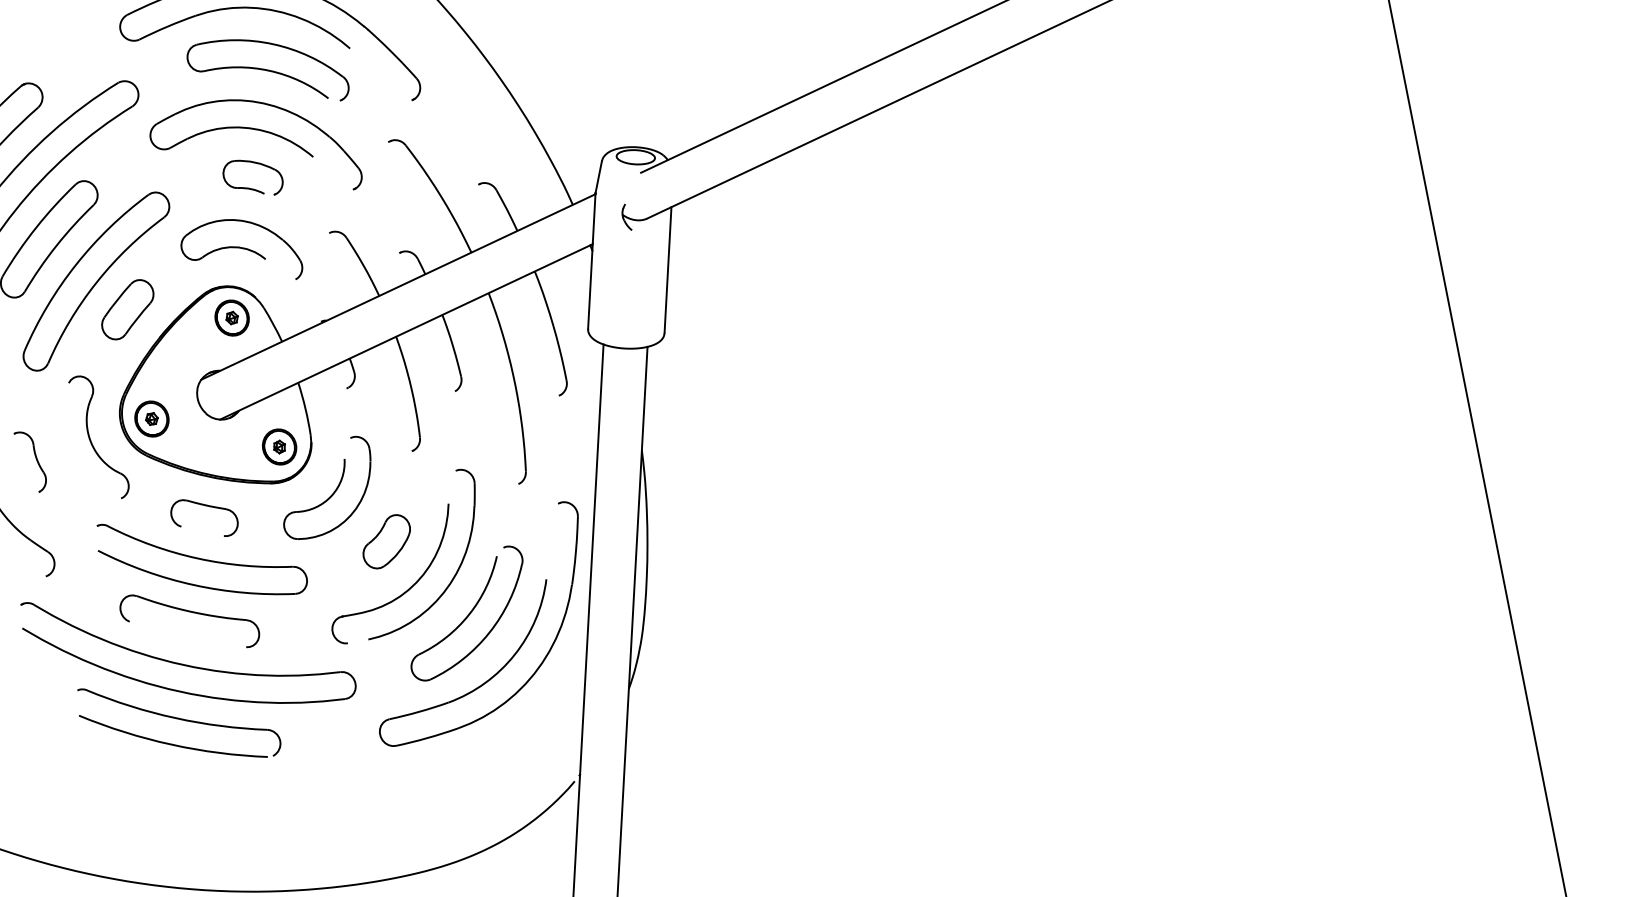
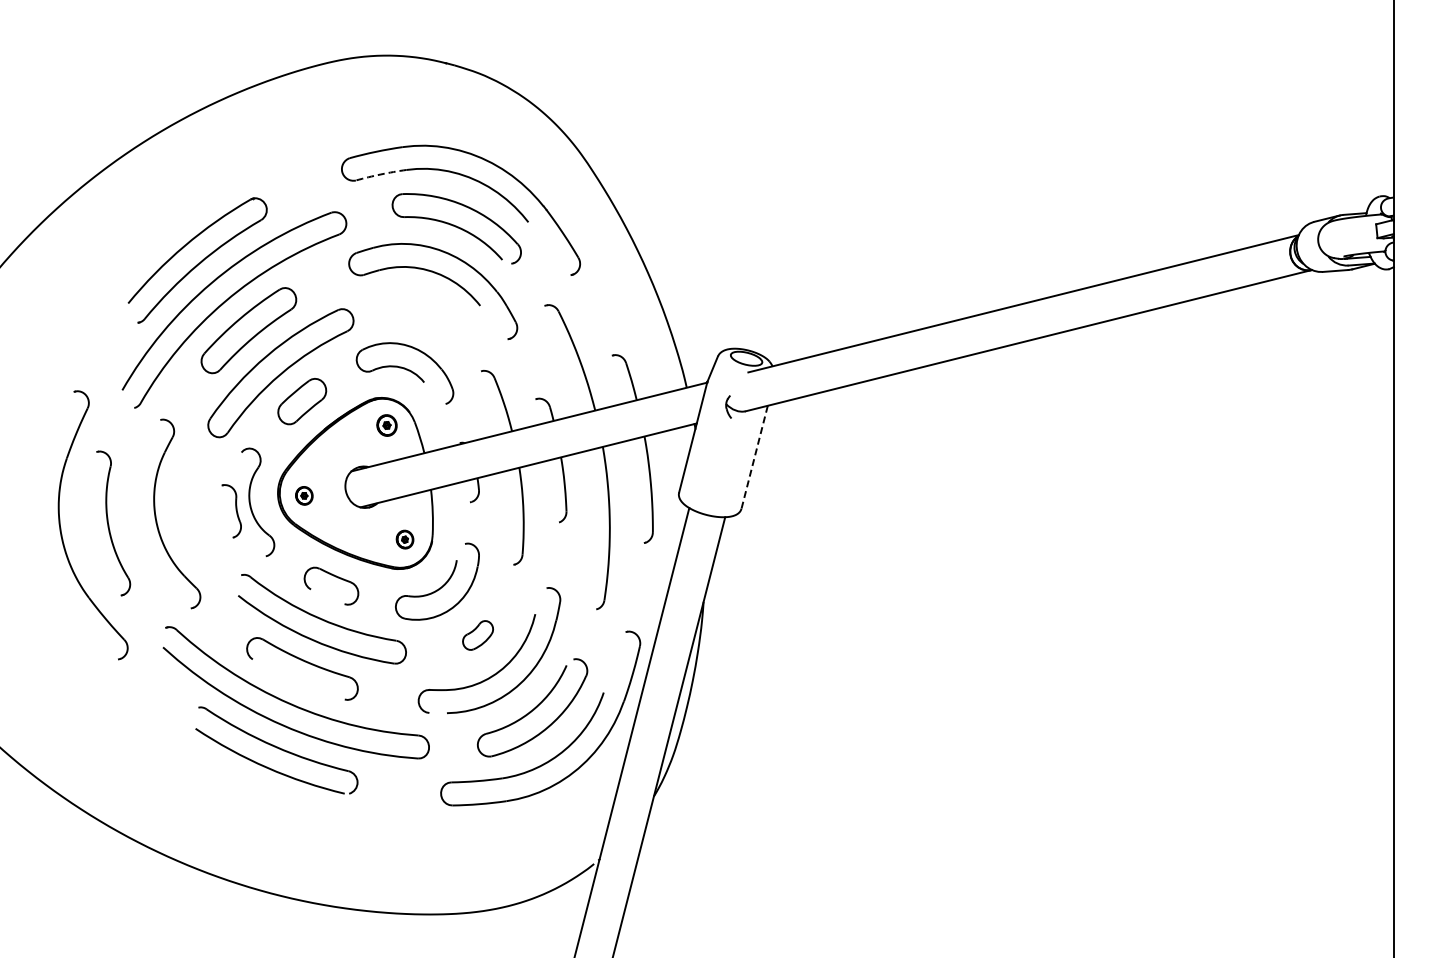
arc: (166, 26) -> (380, 174), solid -> dashed
part: (251, 188) -> (424, 321), removed
line: (667, 269) -> (754, 456), solid -> dashed
part: (231, 318) -> (386, 425), size x0.7
part: (152, 418) -> (304, 495), size x0.6
part: (278, 446) -> (404, 539), size x0.6
part: (31, 462) -> (231, 511), moved
part: (386, 541) -> (477, 635), size x0.7

